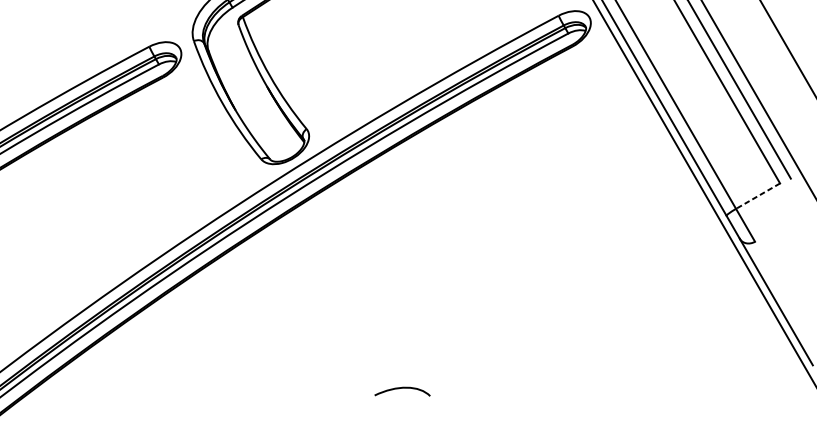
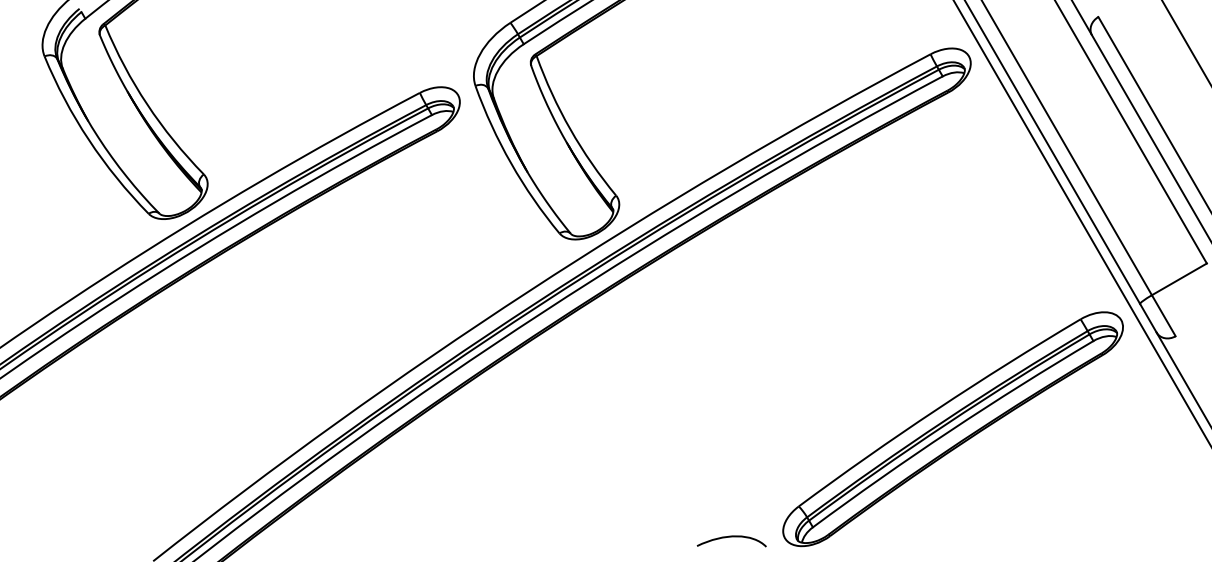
line: (758, 196) -> (1179, 279), dashed -> solid
part: (576, 316) -> (952, 429), added
curve: (402, 388) -> (731, 537), moved

